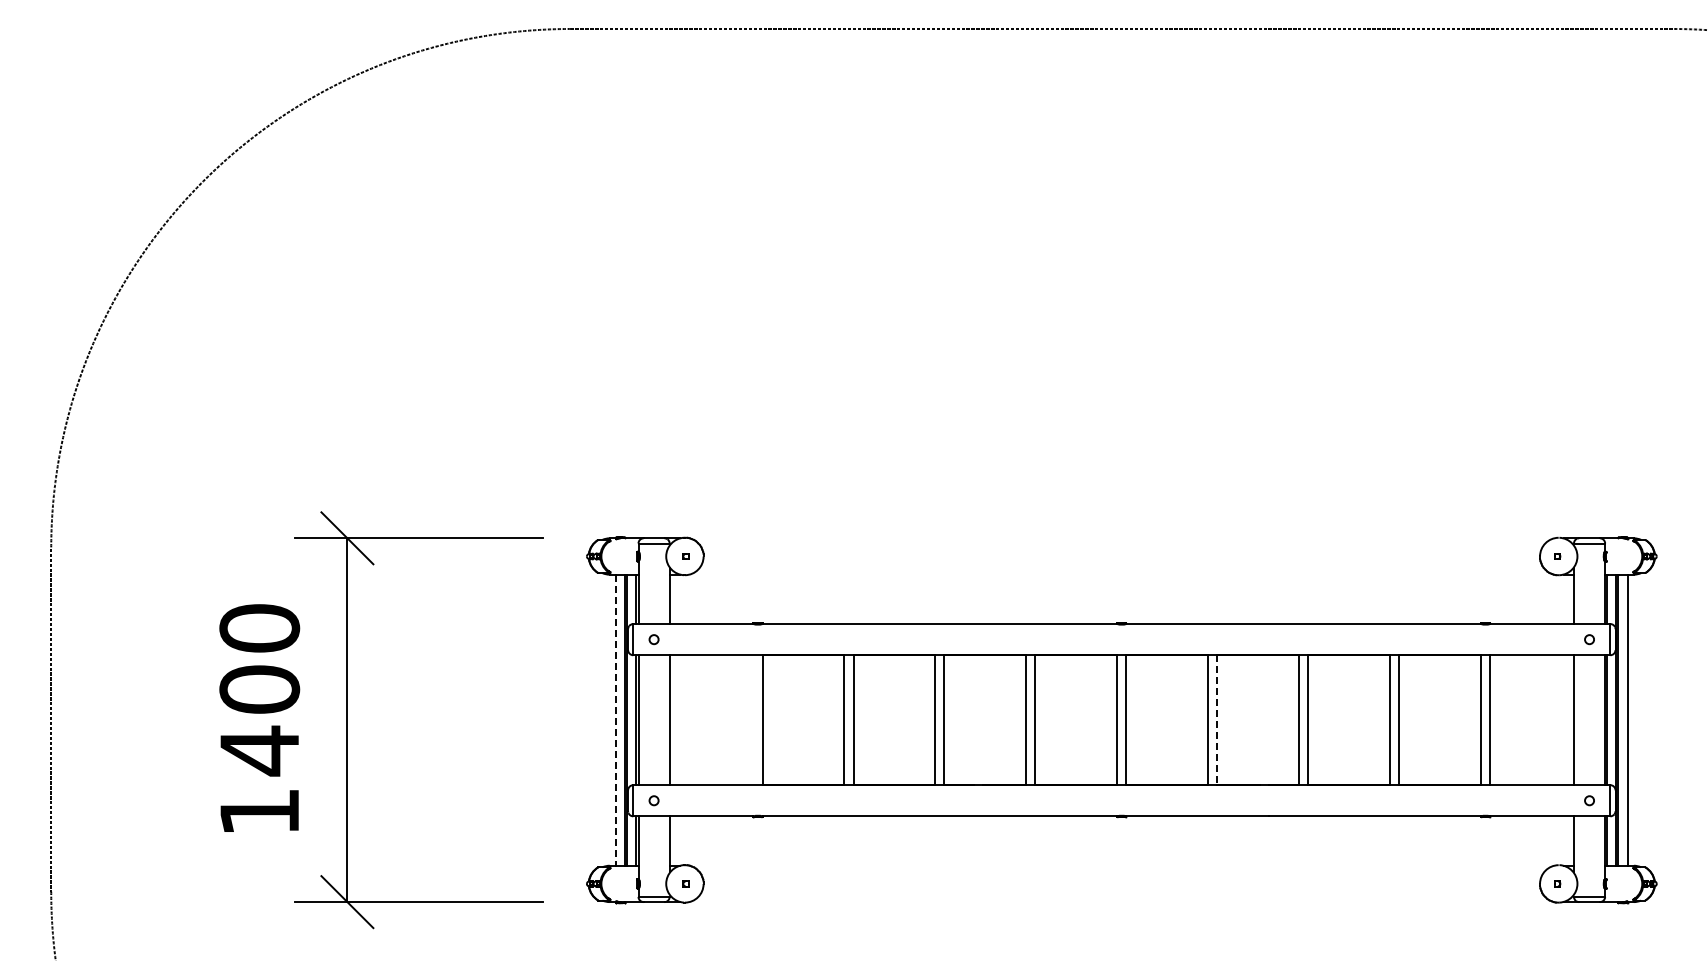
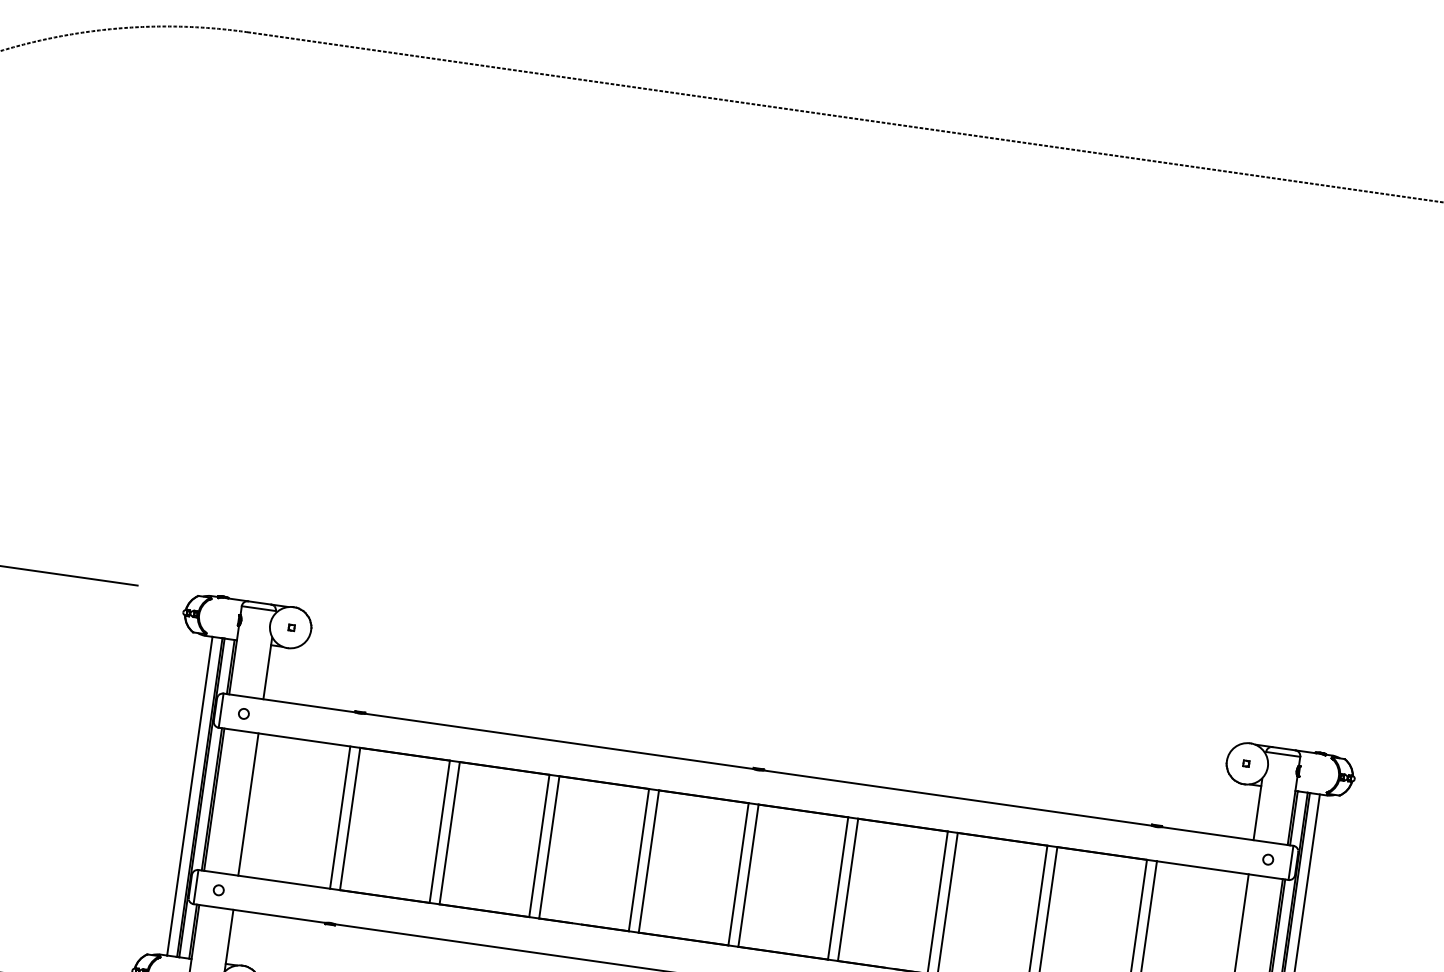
line: (616, 720) -> (190, 796), dashed -> solid
line: (753, 720) -> (340, 817), added
line: (1217, 720) -> (848, 890), dashed -> solid

